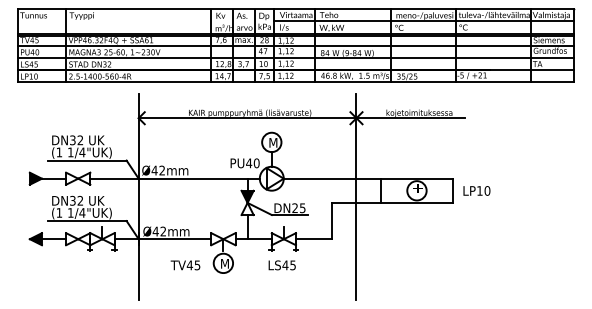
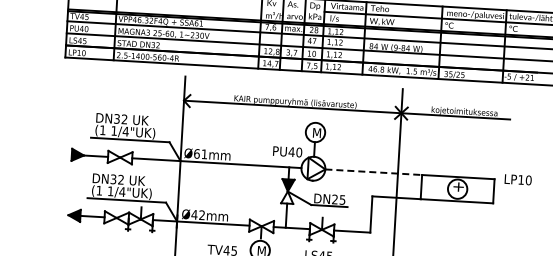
text: (157, 170) -> (199, 153), Ø42mm -> Ø61mm
line: (332, 178) -> (374, 172), solid -> dashed
text: (476, 190) -> (517, 179), moved

